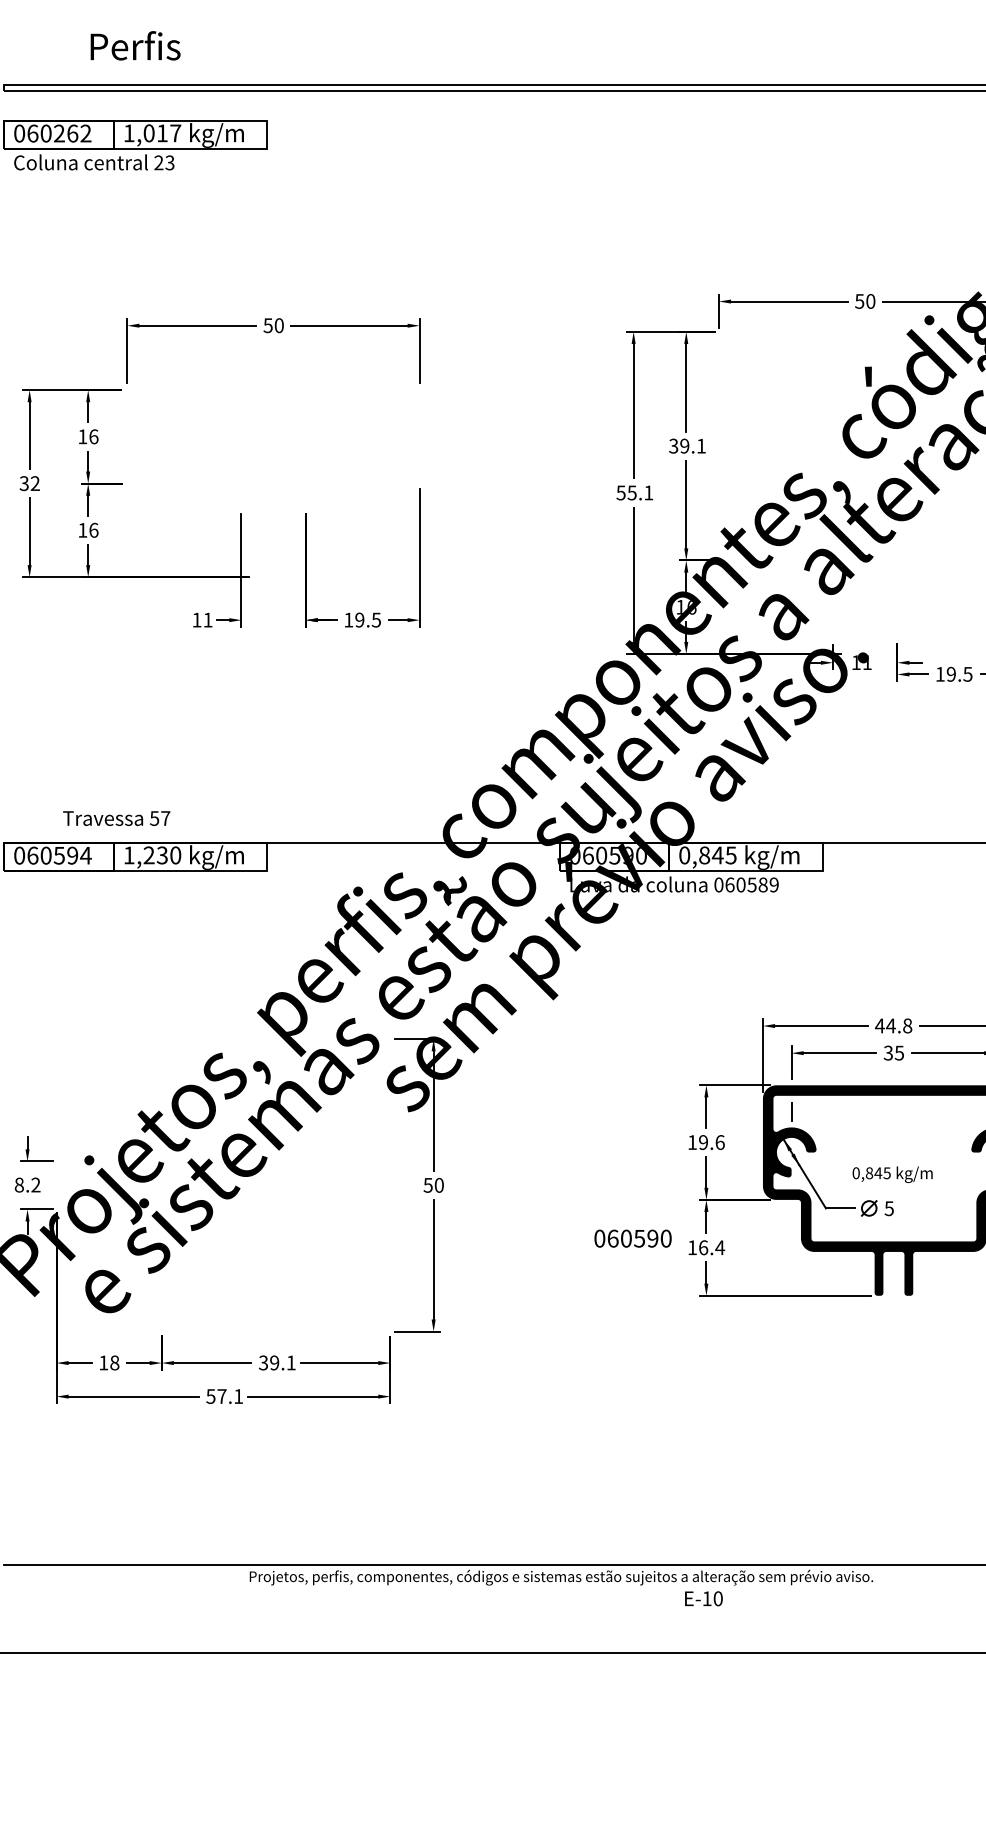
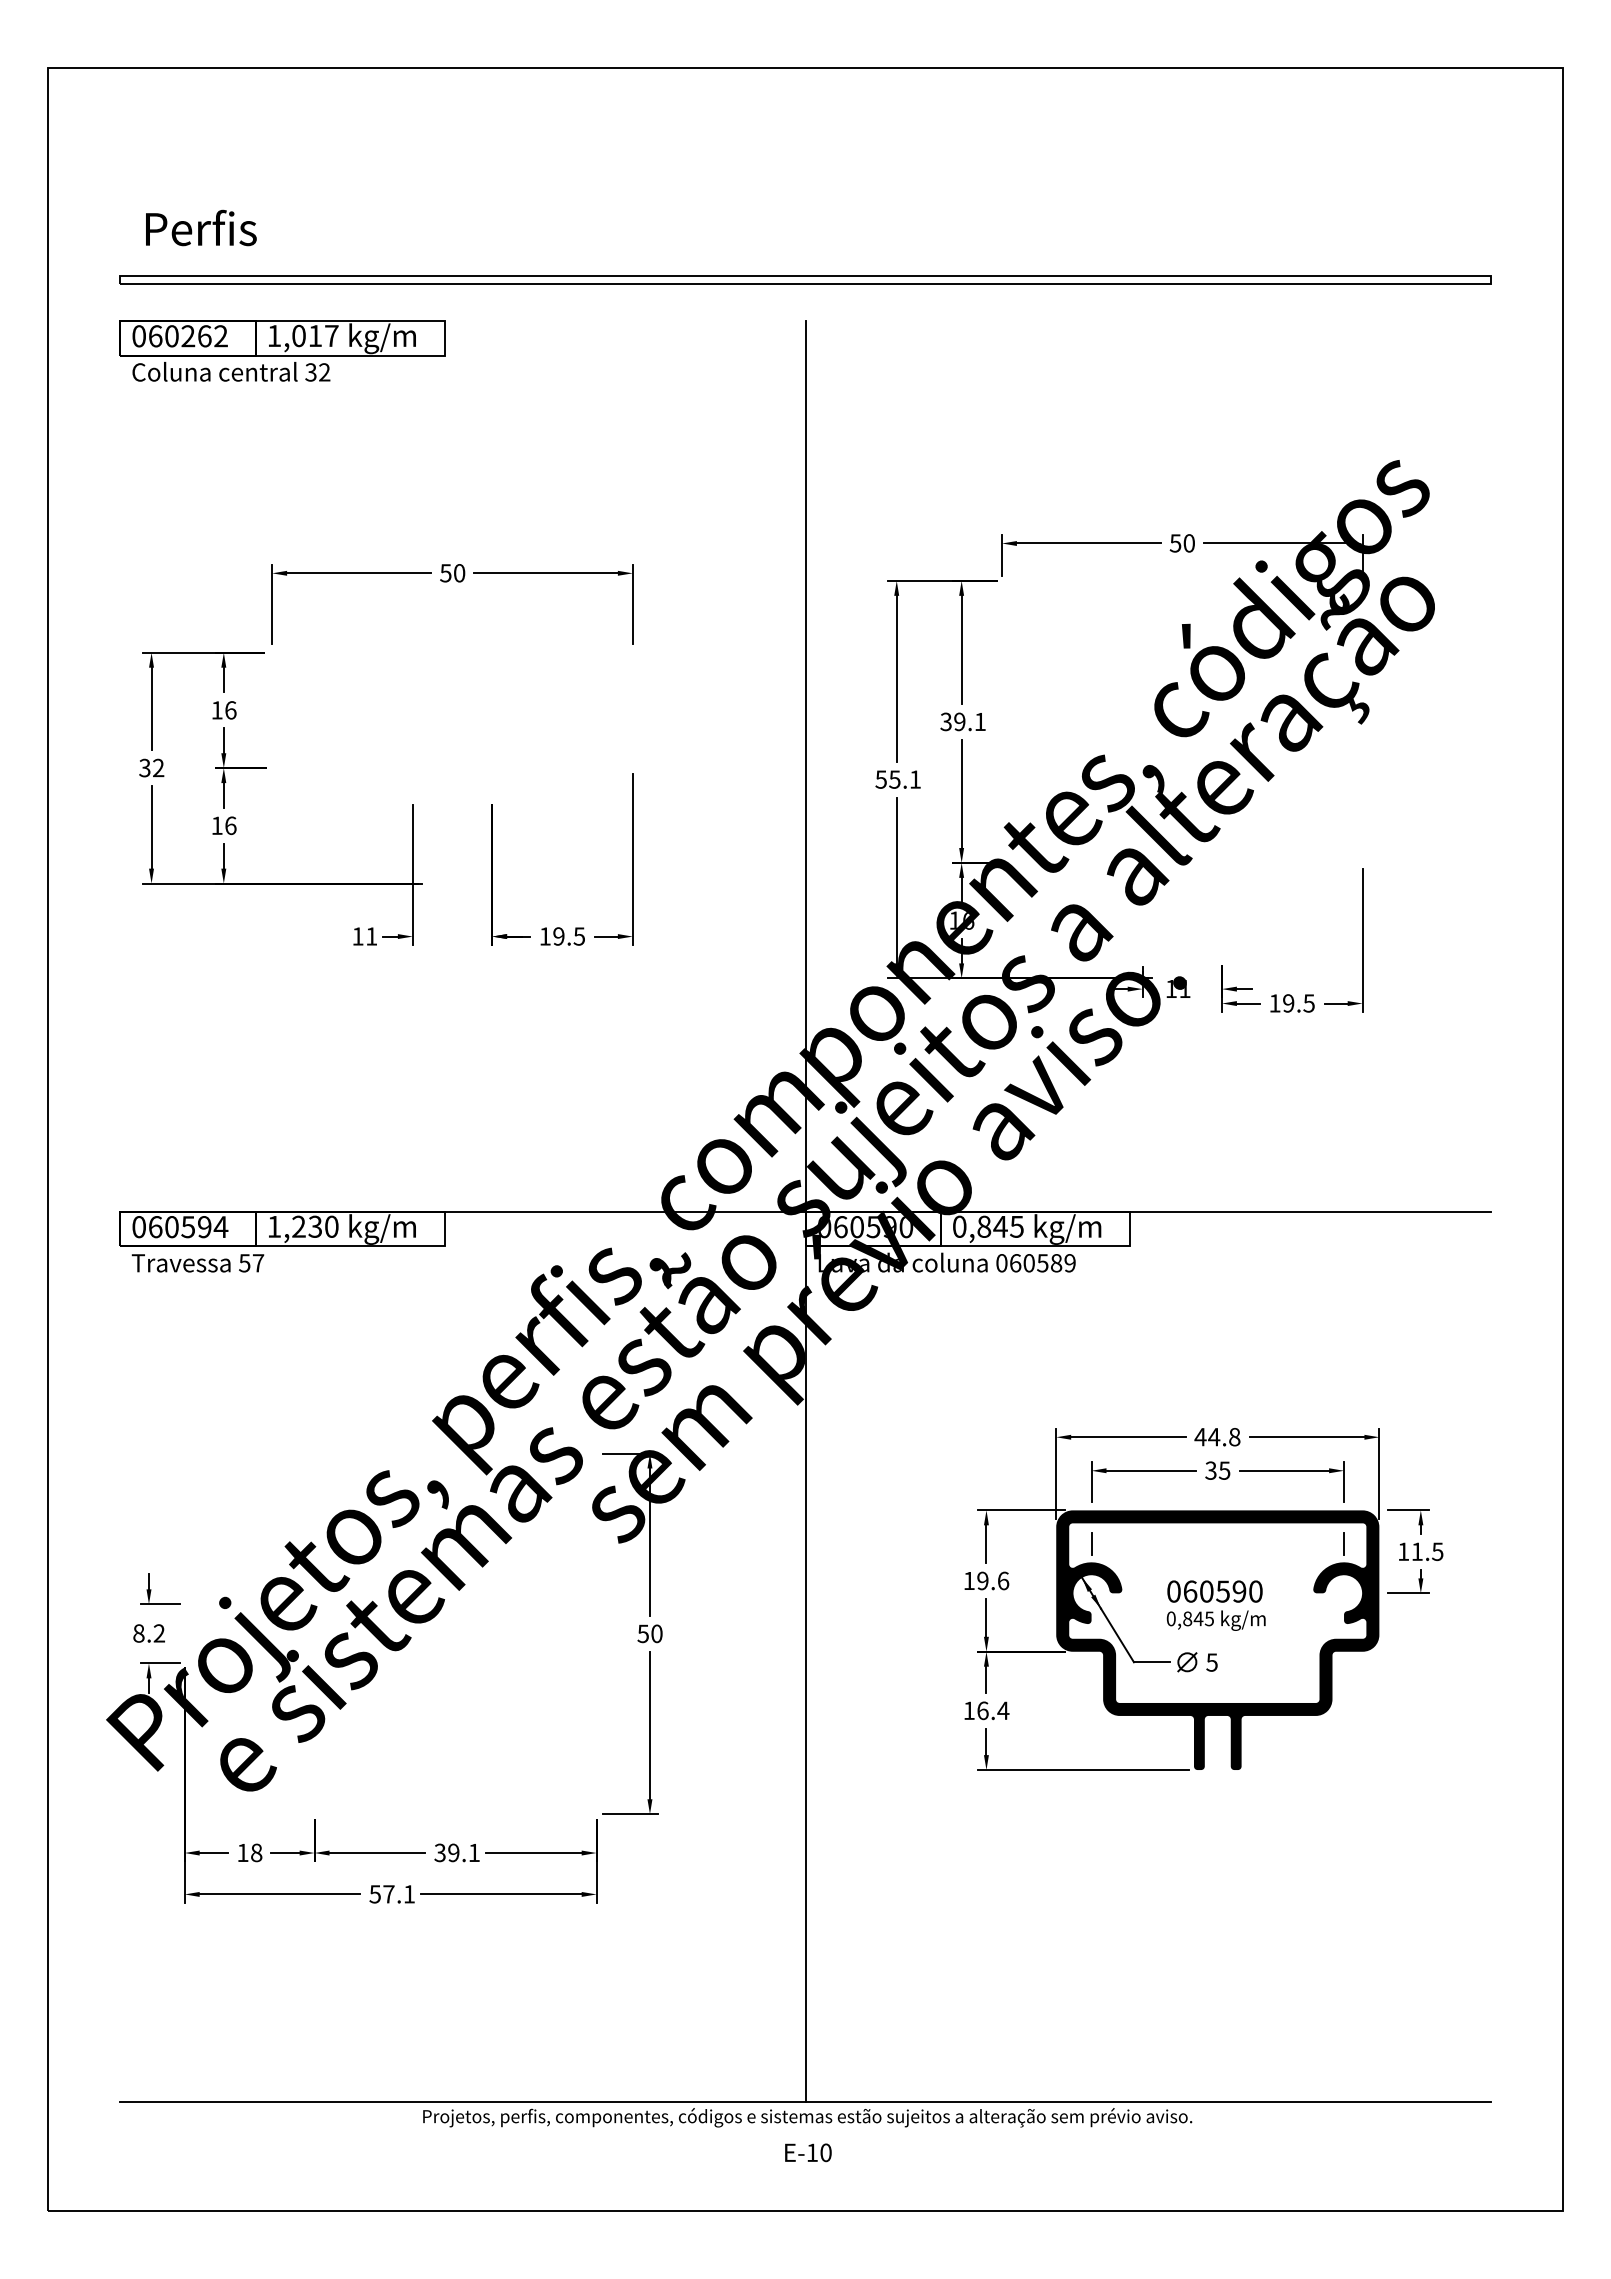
text: (135, 45) -> (201, 227), moved
text: (164, 162) -> (317, 372), 23 -> 32
text: (116, 818) -> (197, 1263), moved
line: (559, 843) -> (805, 1211), added
text: (632, 1238) -> (1214, 1591), moved
text: (703, 1598) -> (808, 2152), moved

